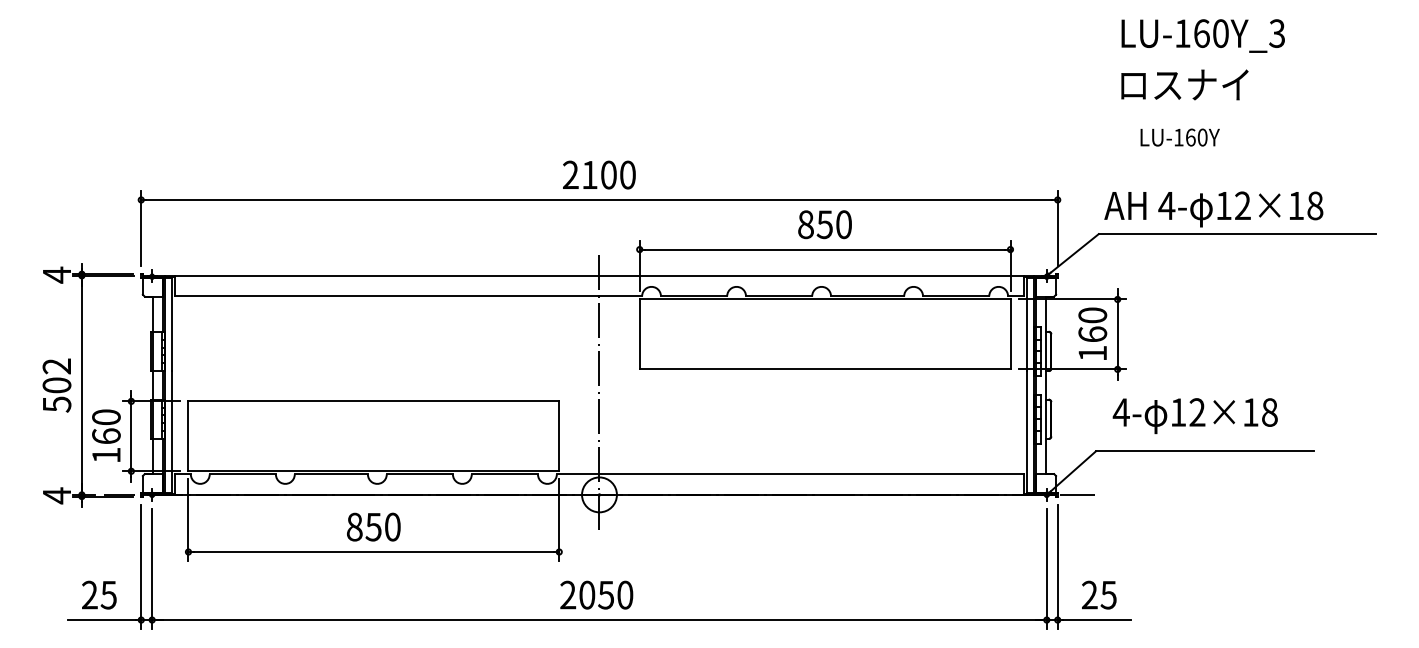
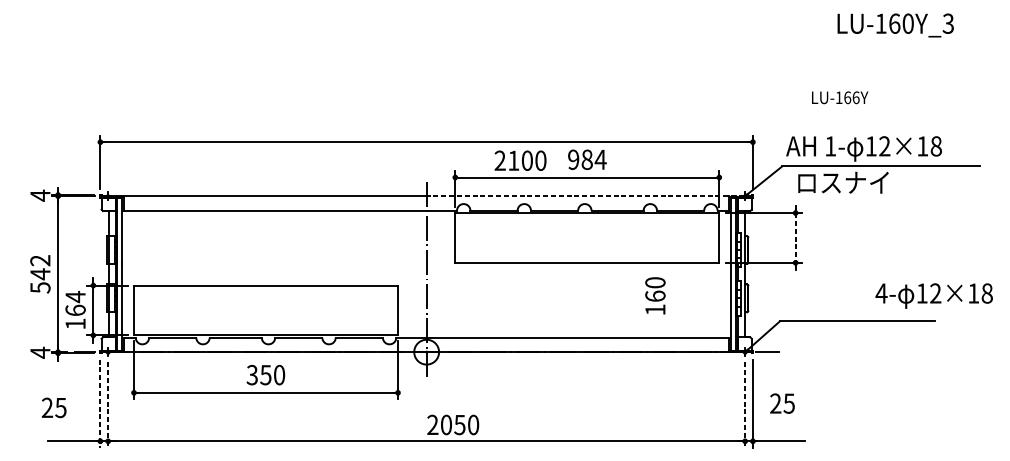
text: (1202, 35) -> (895, 25), moved
text: (1184, 84) -> (843, 182), moved
text: (1202, 137) -> (856, 97), LU-160Y -> LU-166Y
text: (599, 174) -> (520, 160), moved
text: (1166, 205) -> (830, 146), 4- -> 1-
text: (825, 224) -> (587, 159), 850 -> 984
line: (827, 275) -> (589, 195), solid -> dashed
text: (1092, 333) -> (655, 295), moved
line: (1117, 334) -> (795, 237), solid -> dashed
text: (56, 385) -> (40, 274), 502 -> 542
text: (1194, 416) -> (933, 296), moved
text: (106, 417) -> (75, 297), 160 -> 164
text: (354, 526) -> (252, 374), 850 -> 350
line: (141, 567) -> (100, 403), solid -> dashed
line: (152, 569) -> (108, 405), solid -> dashed
line: (1046, 569) -> (744, 405), solid -> dashed
text: (99, 594) -> (54, 407), moved
text: (596, 594) -> (453, 424), moved
text: (1099, 594) -> (782, 403), moved

